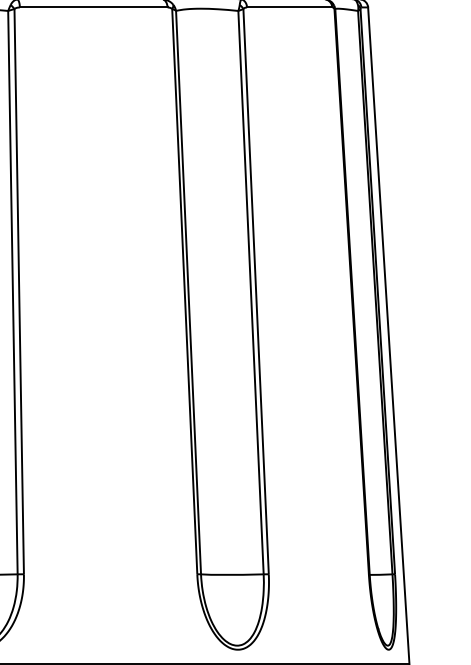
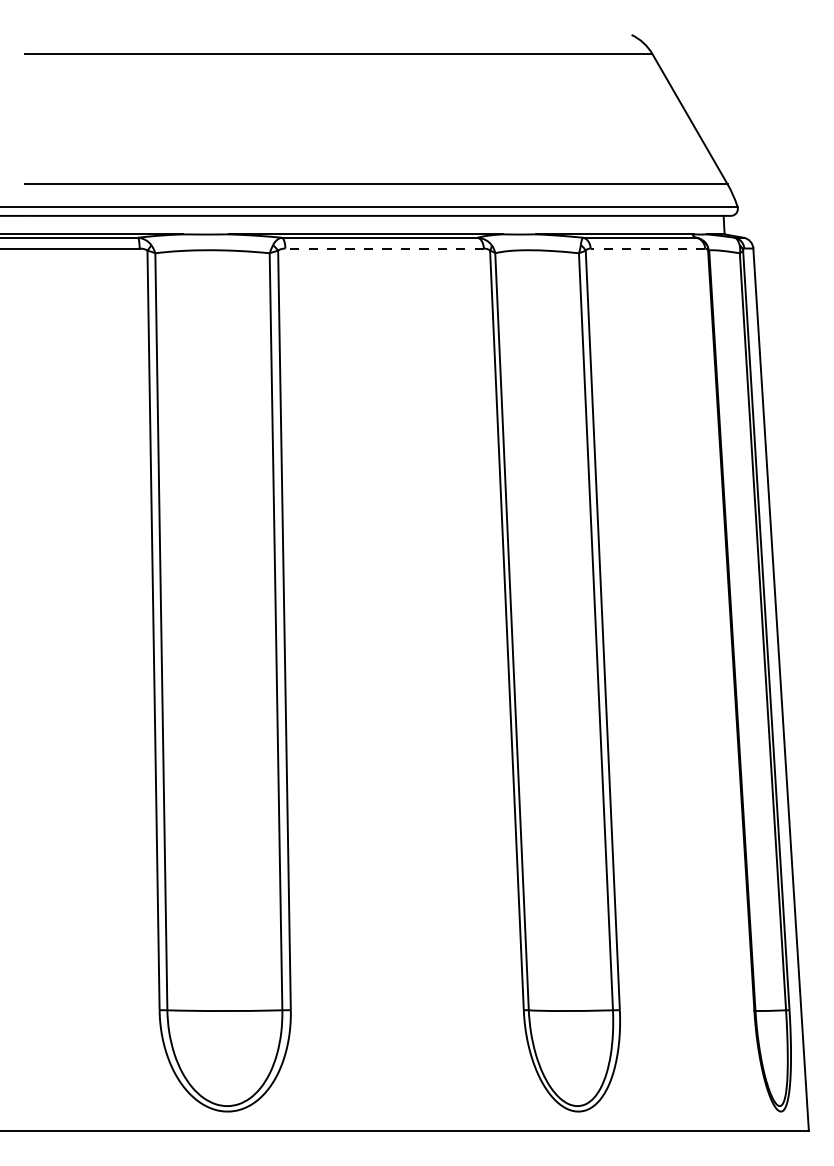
line: (93, 7) -> (384, 248), solid -> dashed
line: (289, 7) -> (647, 248), solid -> dashed

